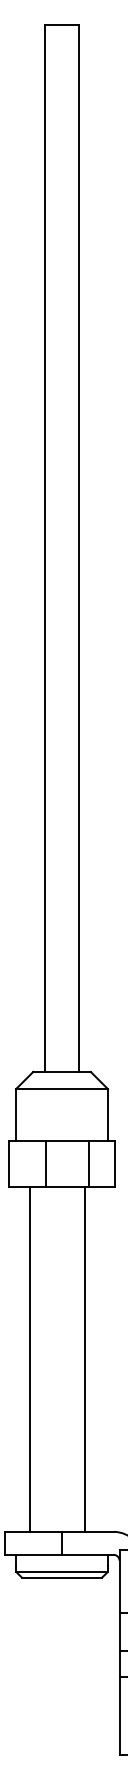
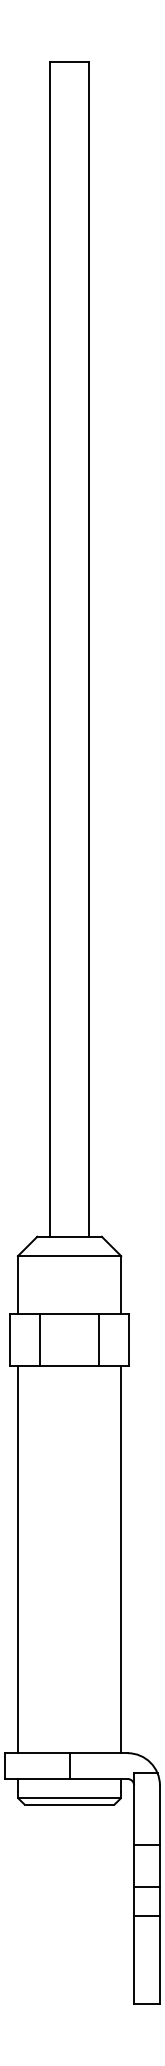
line: (45, 1163) -> (39, 1339), moved
line: (29, 1359) -> (17, 1559), moved
line: (85, 1359) -> (121, 1559), moved

